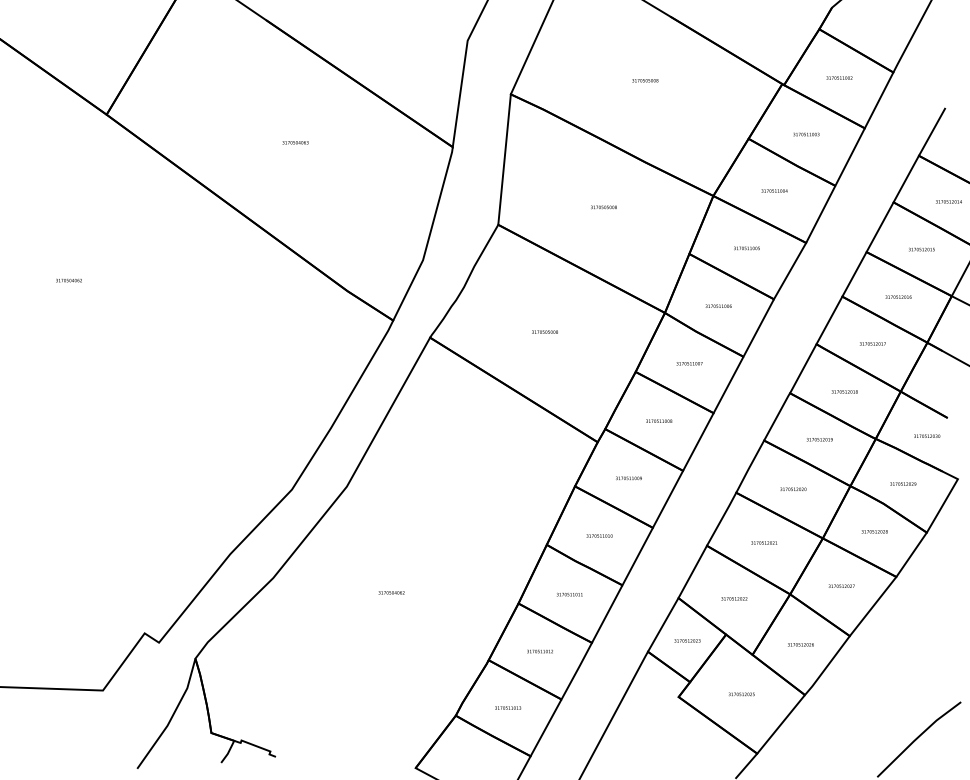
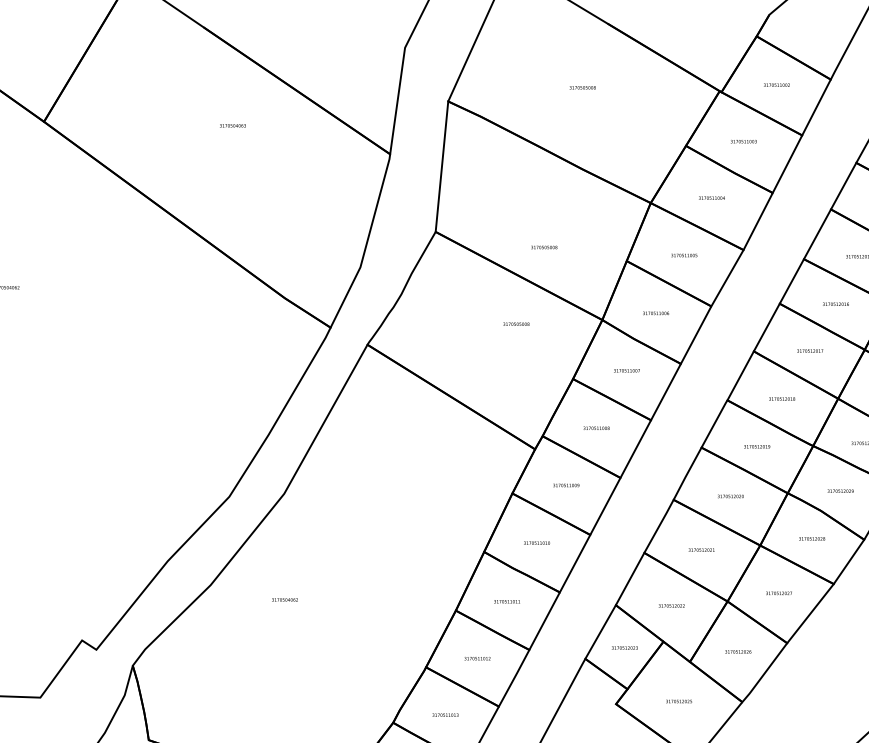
text: (295, 142) -> (232, 125), moved
text: (603, 207) -> (543, 247), moved
text: (544, 331) -> (515, 323), moved
text: (391, 592) -> (284, 599), moved

